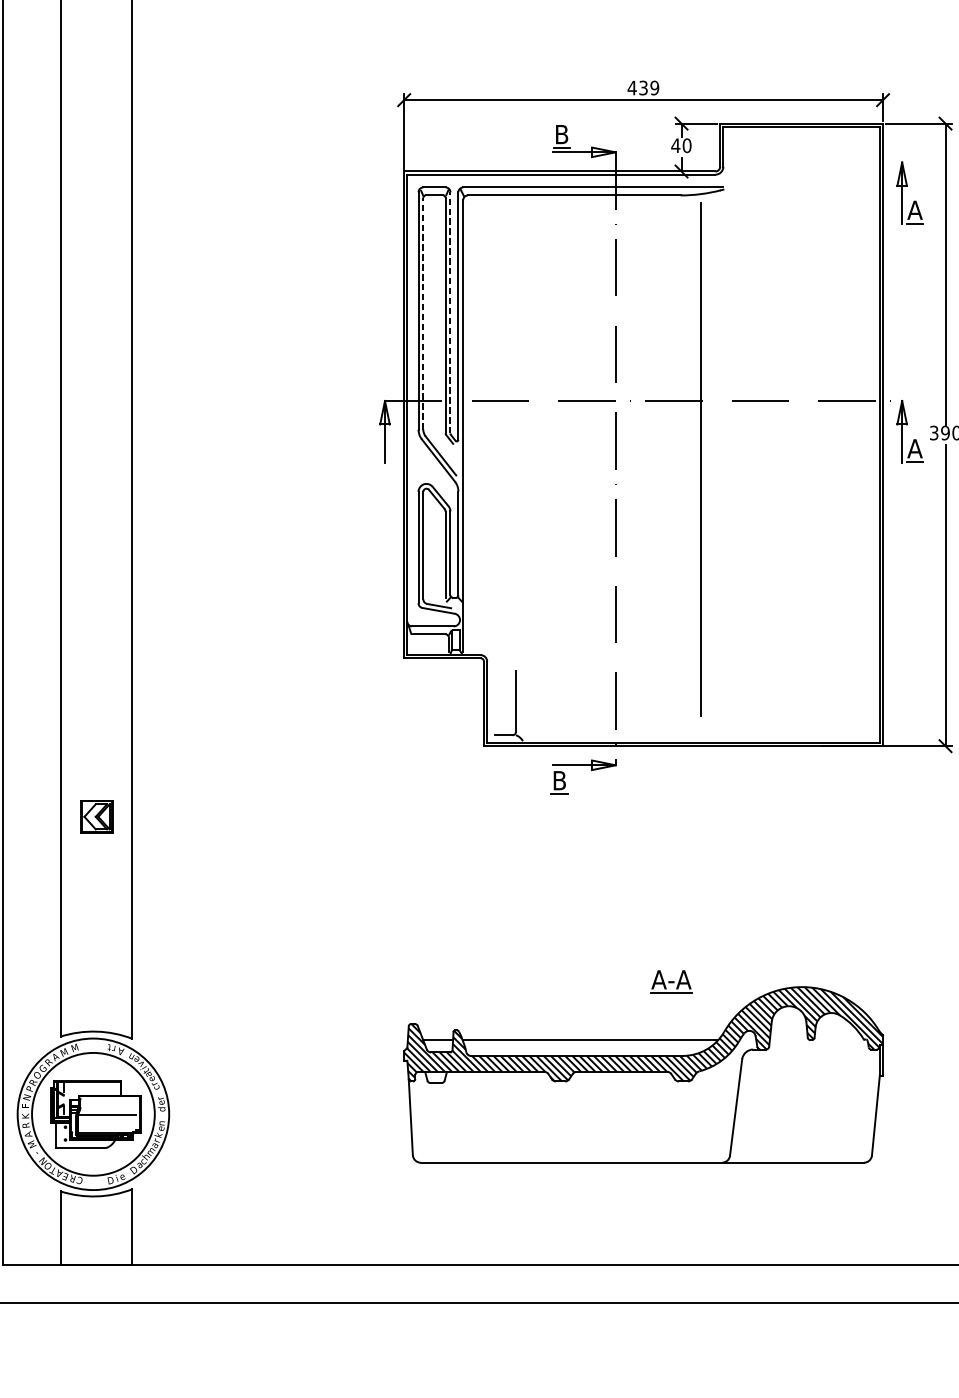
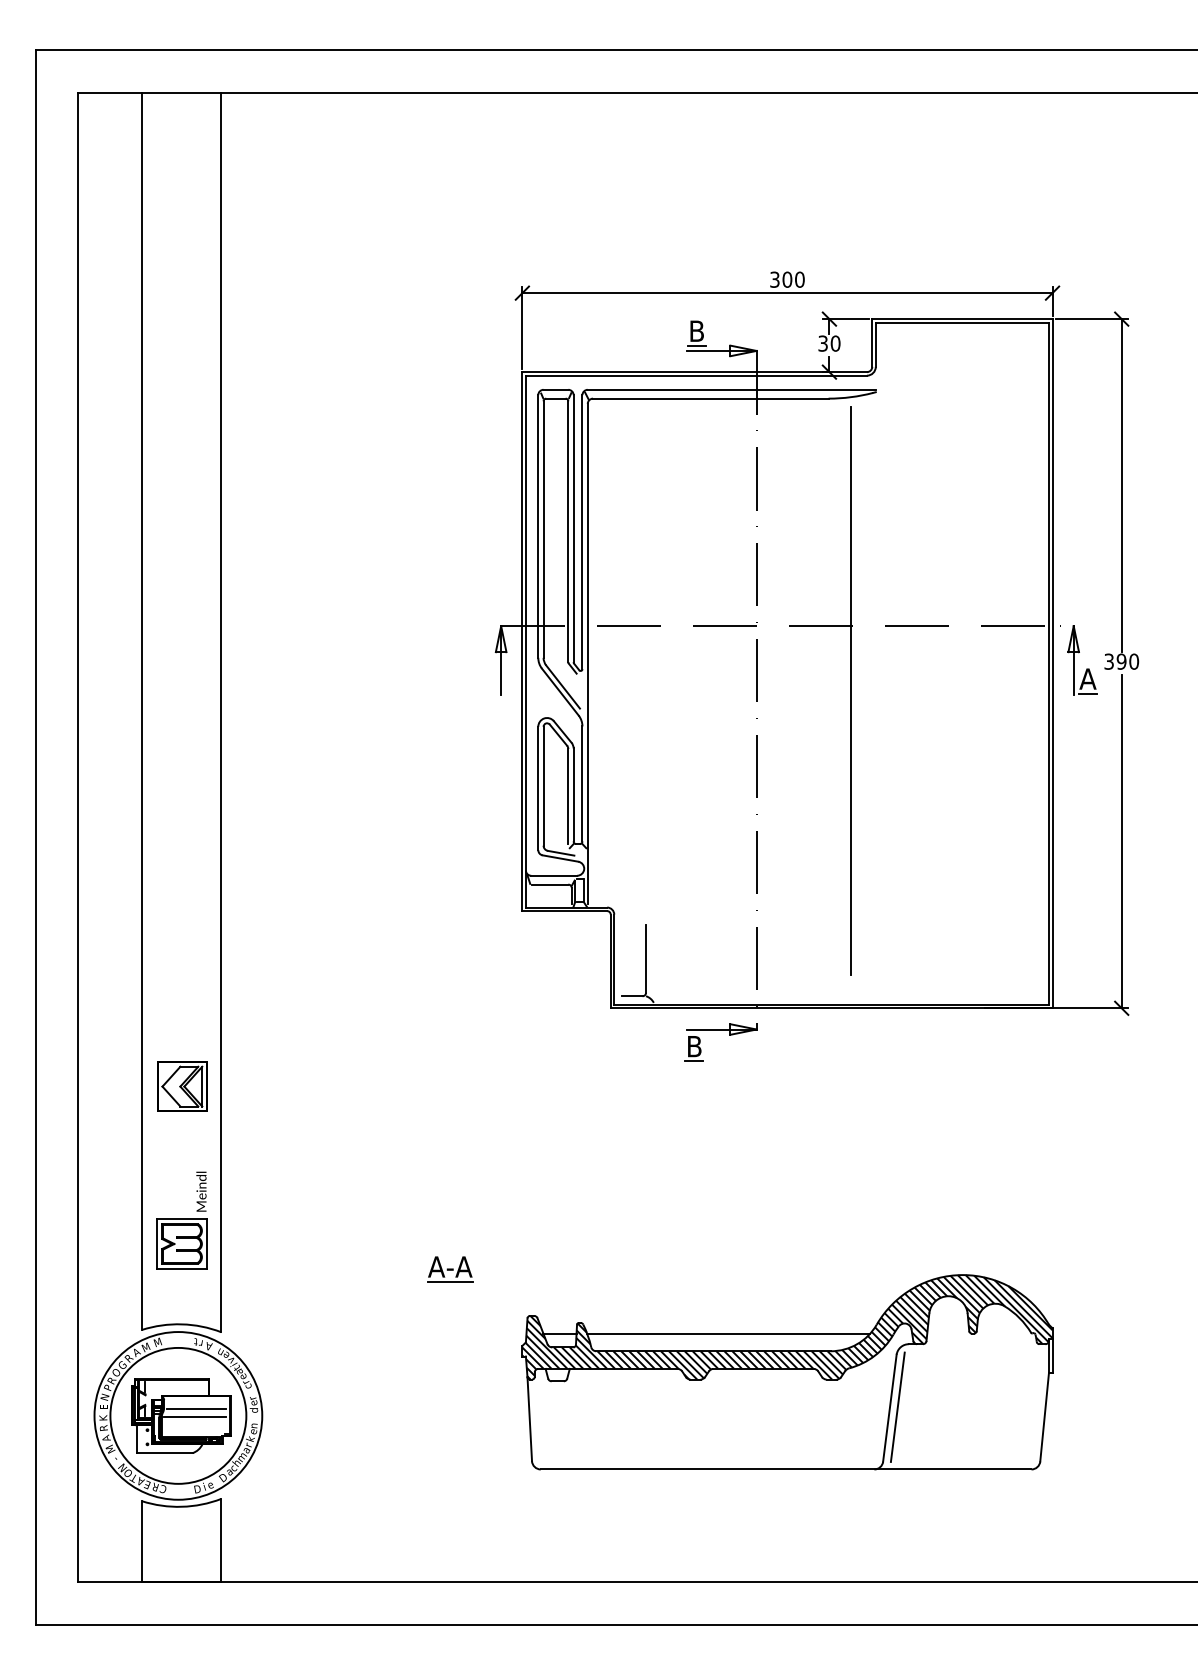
text: (642, 87) -> (786, 279), 439 -> 300
text: (676, 145) -> (823, 343), 40 -> 30
part: (902, 193) -> (1074, 396), removed
line: (450, 312) -> (573, 528), dashed -> solid
line: (423, 313) -> (543, 529), dashed -> solid
part: (97, 816) -> (182, 1086), size x1.43
part: (96, 937) -> (181, 1220), added
part: (671, 982) -> (450, 1269), moved
line: (743, 1105) -> (897, 1406), added
line: (109, 1107) -> (196, 1408), added

